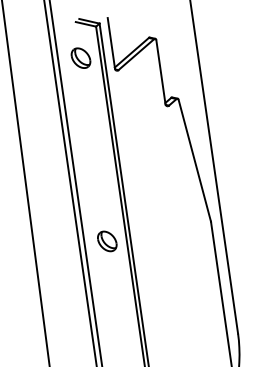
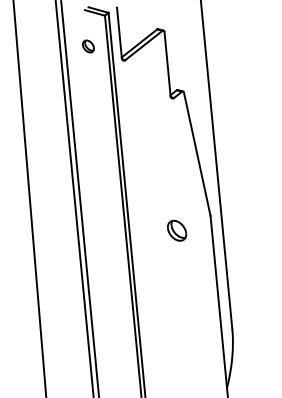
part: (81, 58) -> (88, 46), size x0.6
part: (107, 241) -> (177, 230), moved

